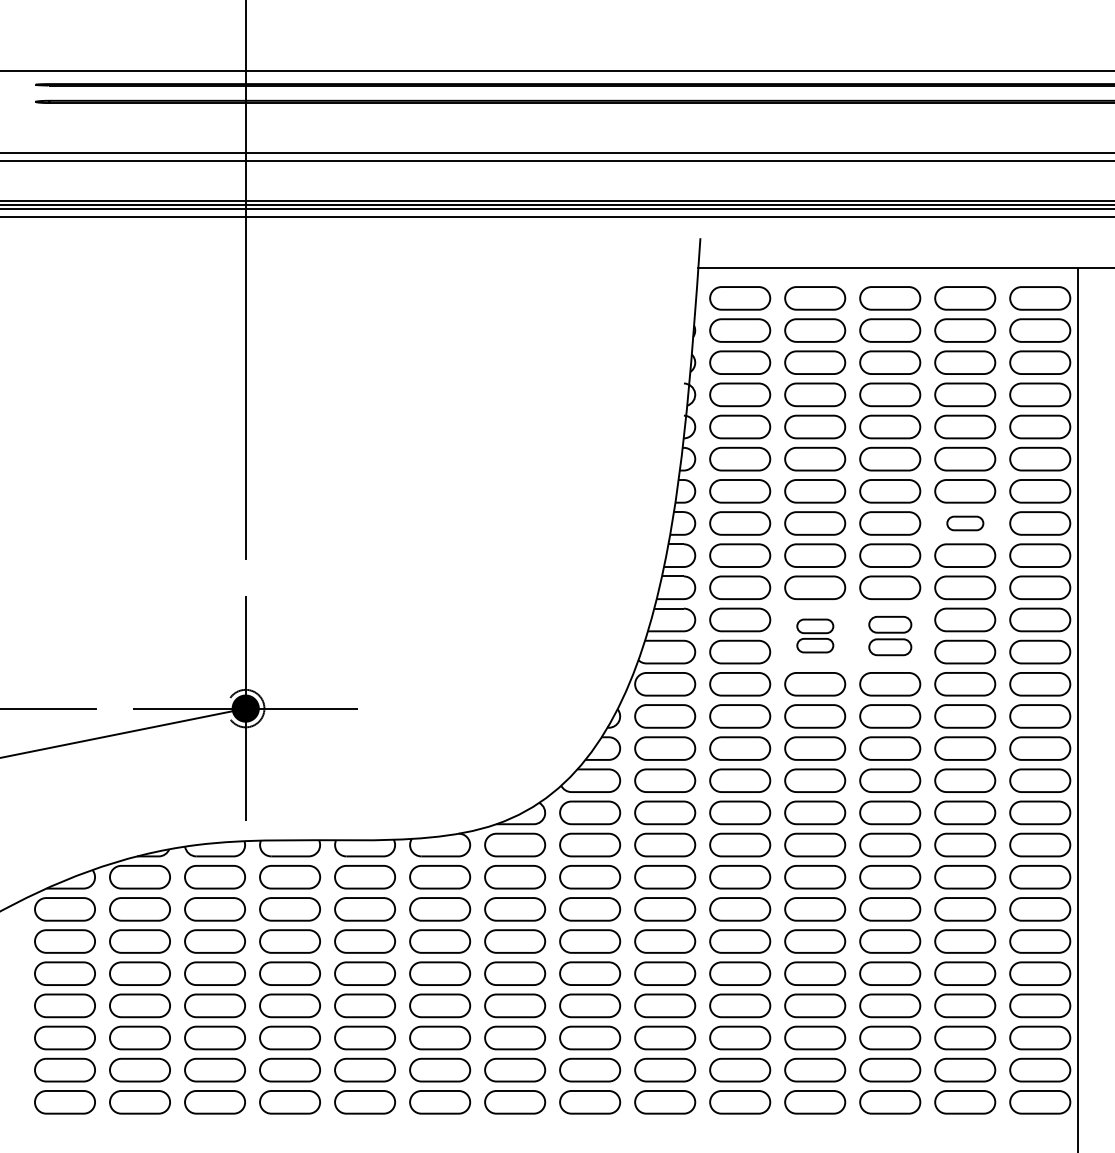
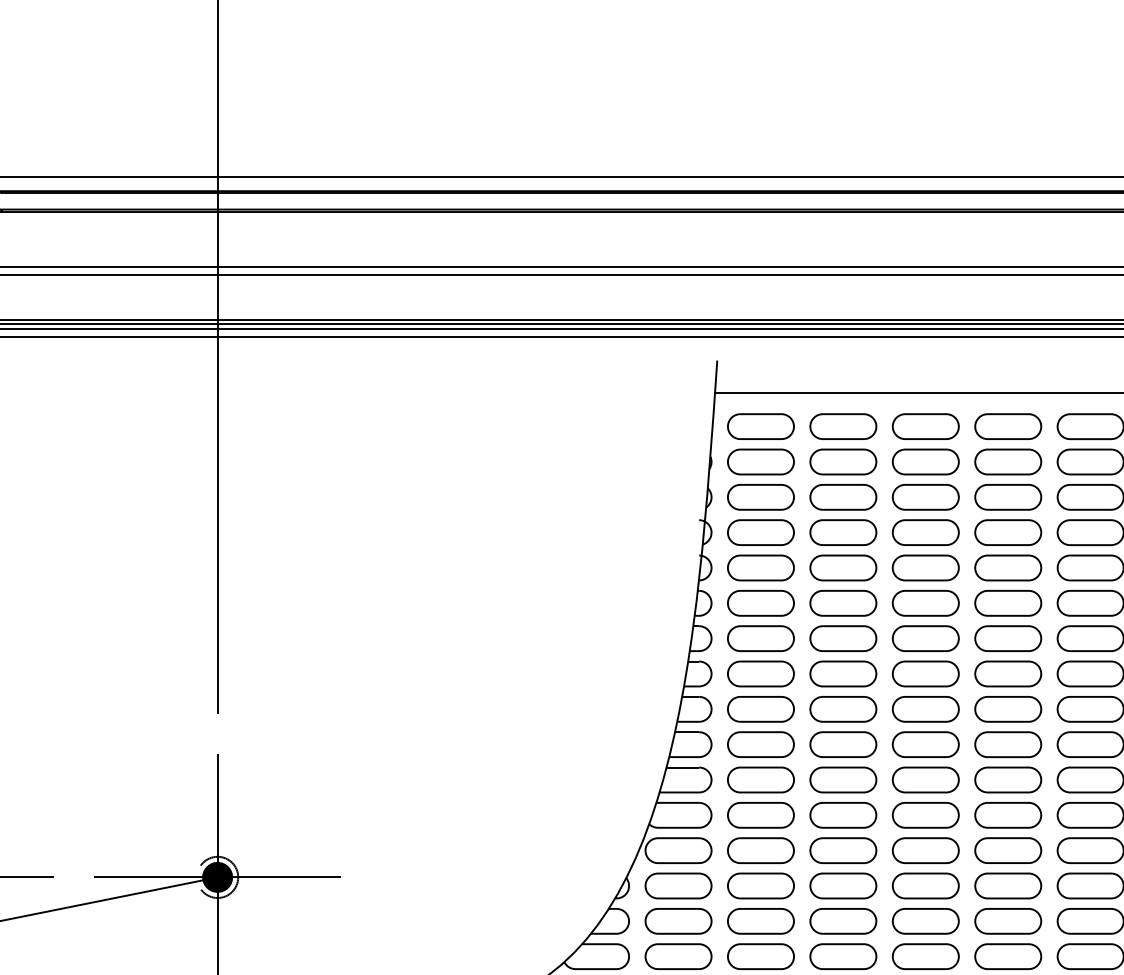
part: (965, 523) -> (1008, 673), size x1.67
part: (815, 635) -> (843, 797), size x1.67
part: (890, 635) -> (926, 797), size x1.43

